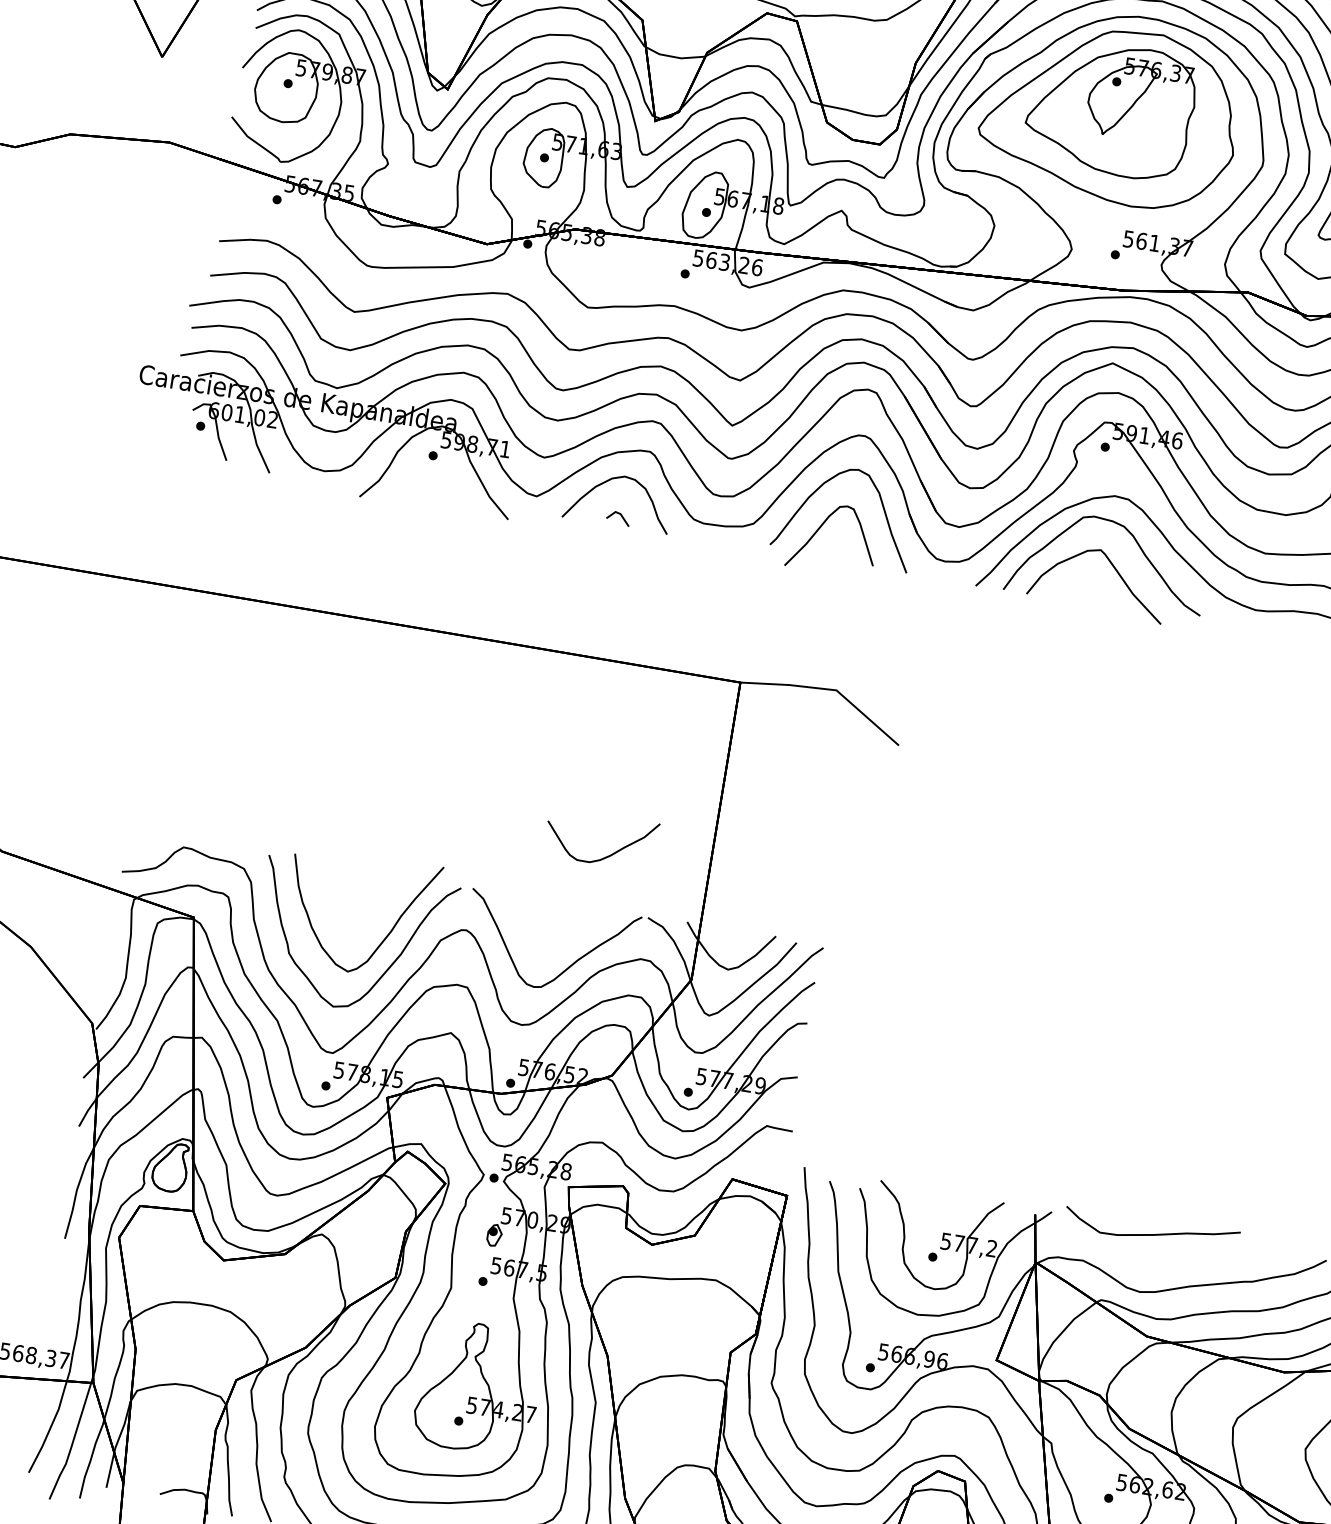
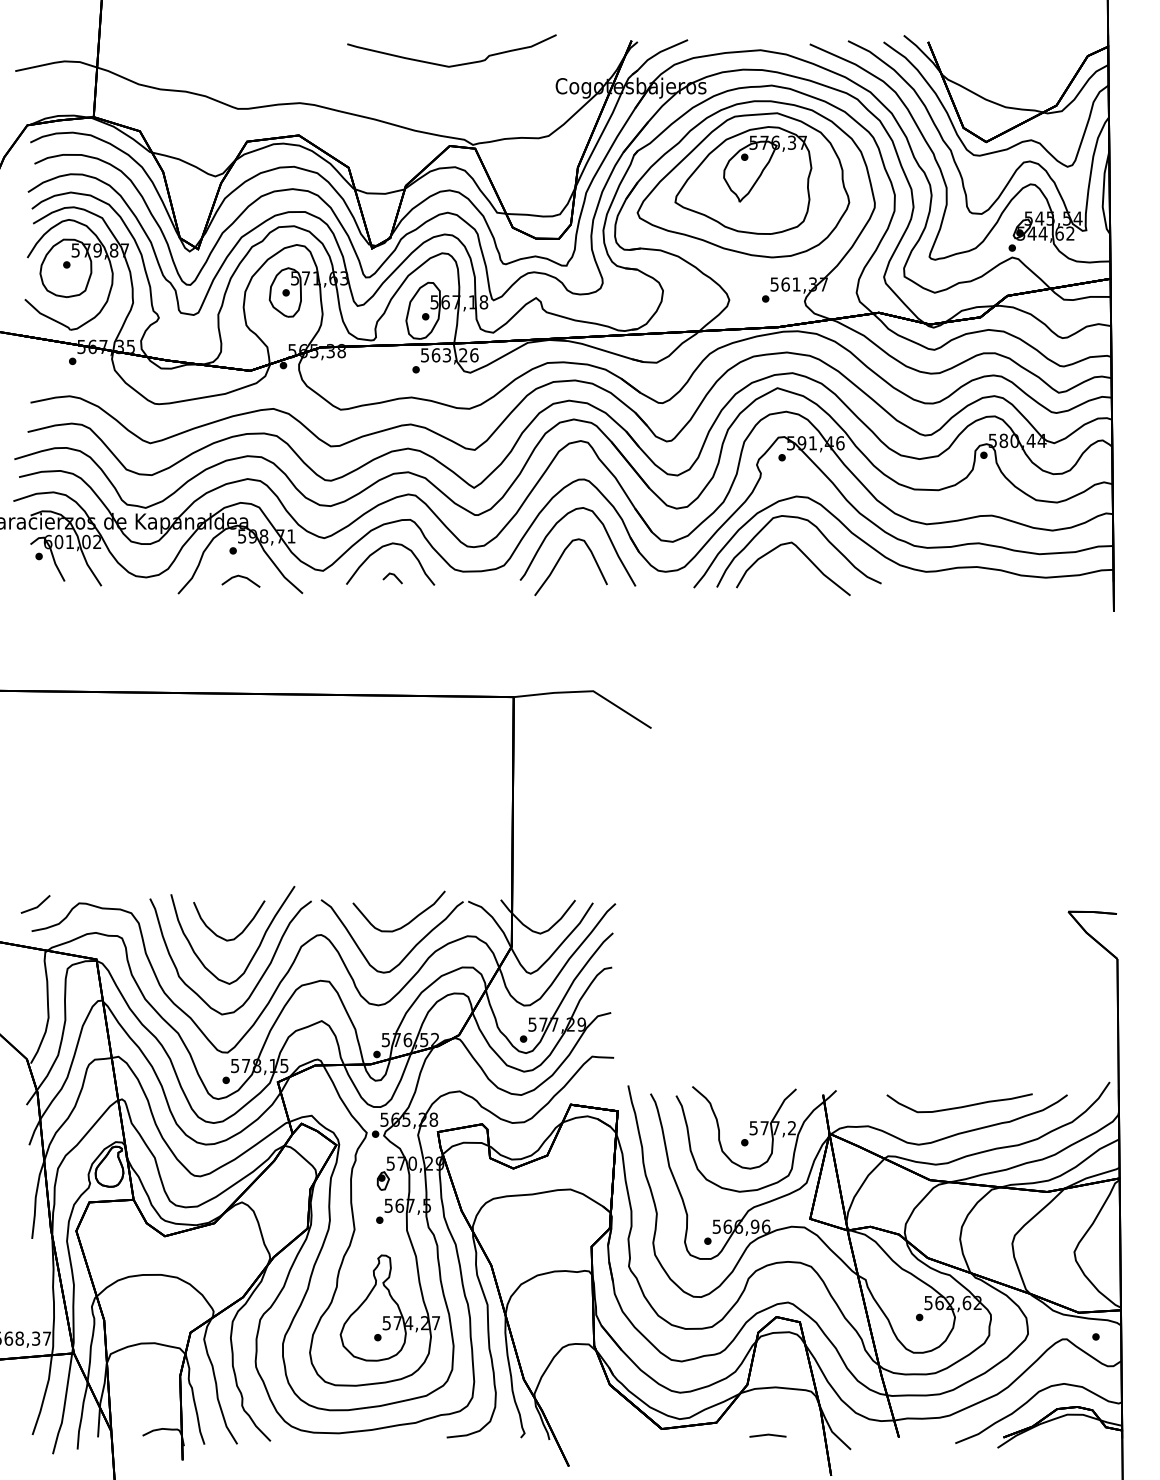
line: (436, 488) -> (240, 577), added
line: (133, 842) -> (37, 905), added
curve: (605, 856) -> (404, 924), moved
curve: (371, 911) -> (241, 931), added
curve: (1151, 1233) -> (959, 1106), moved

